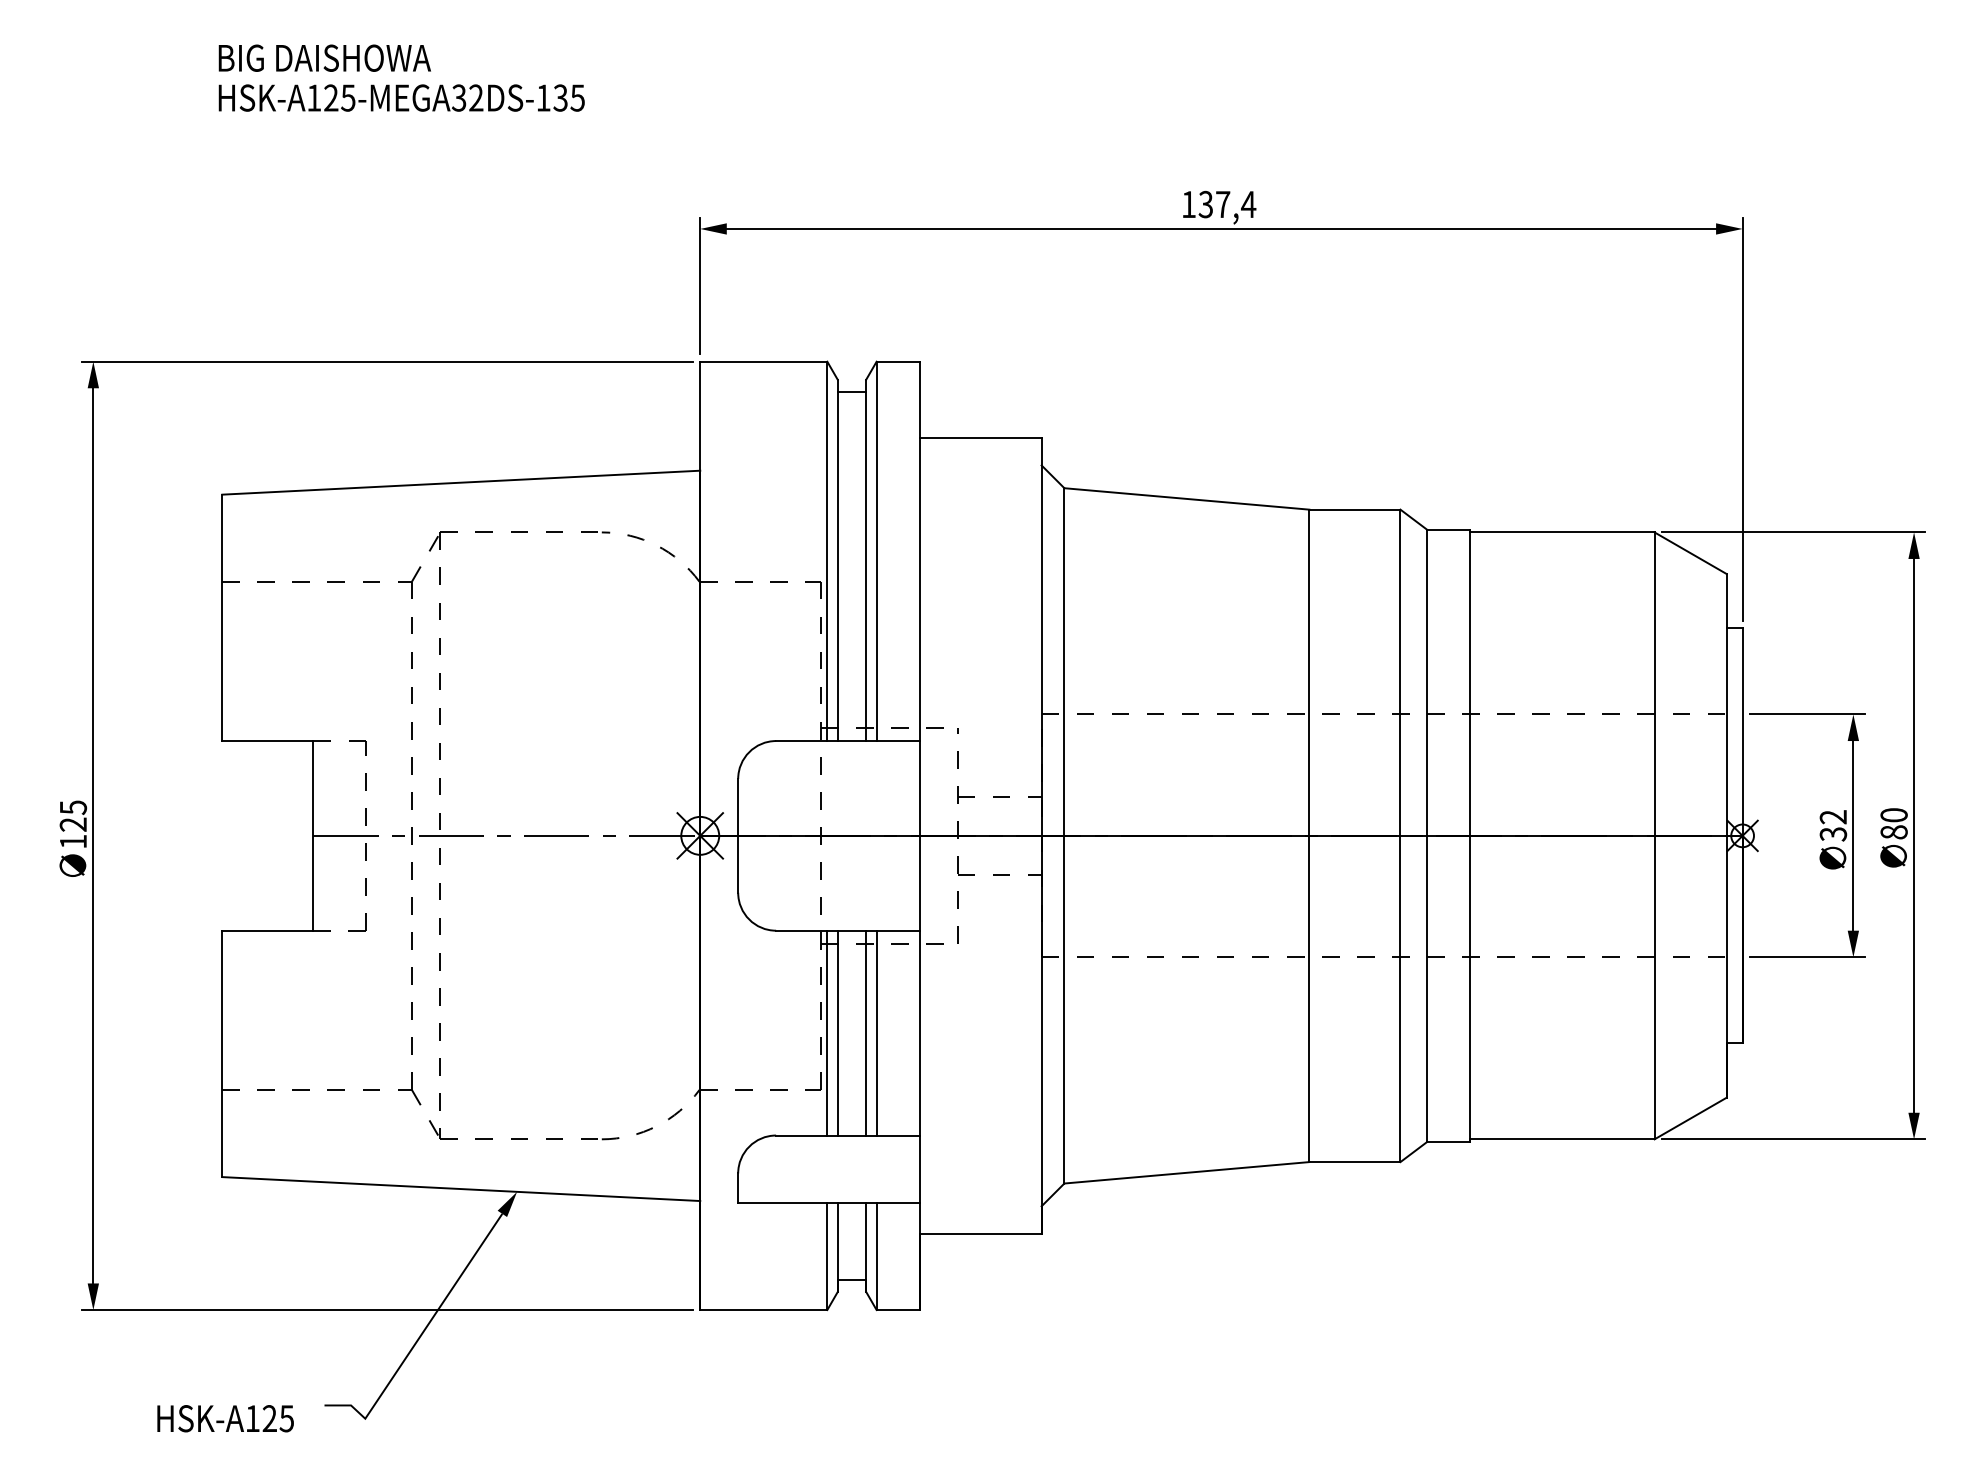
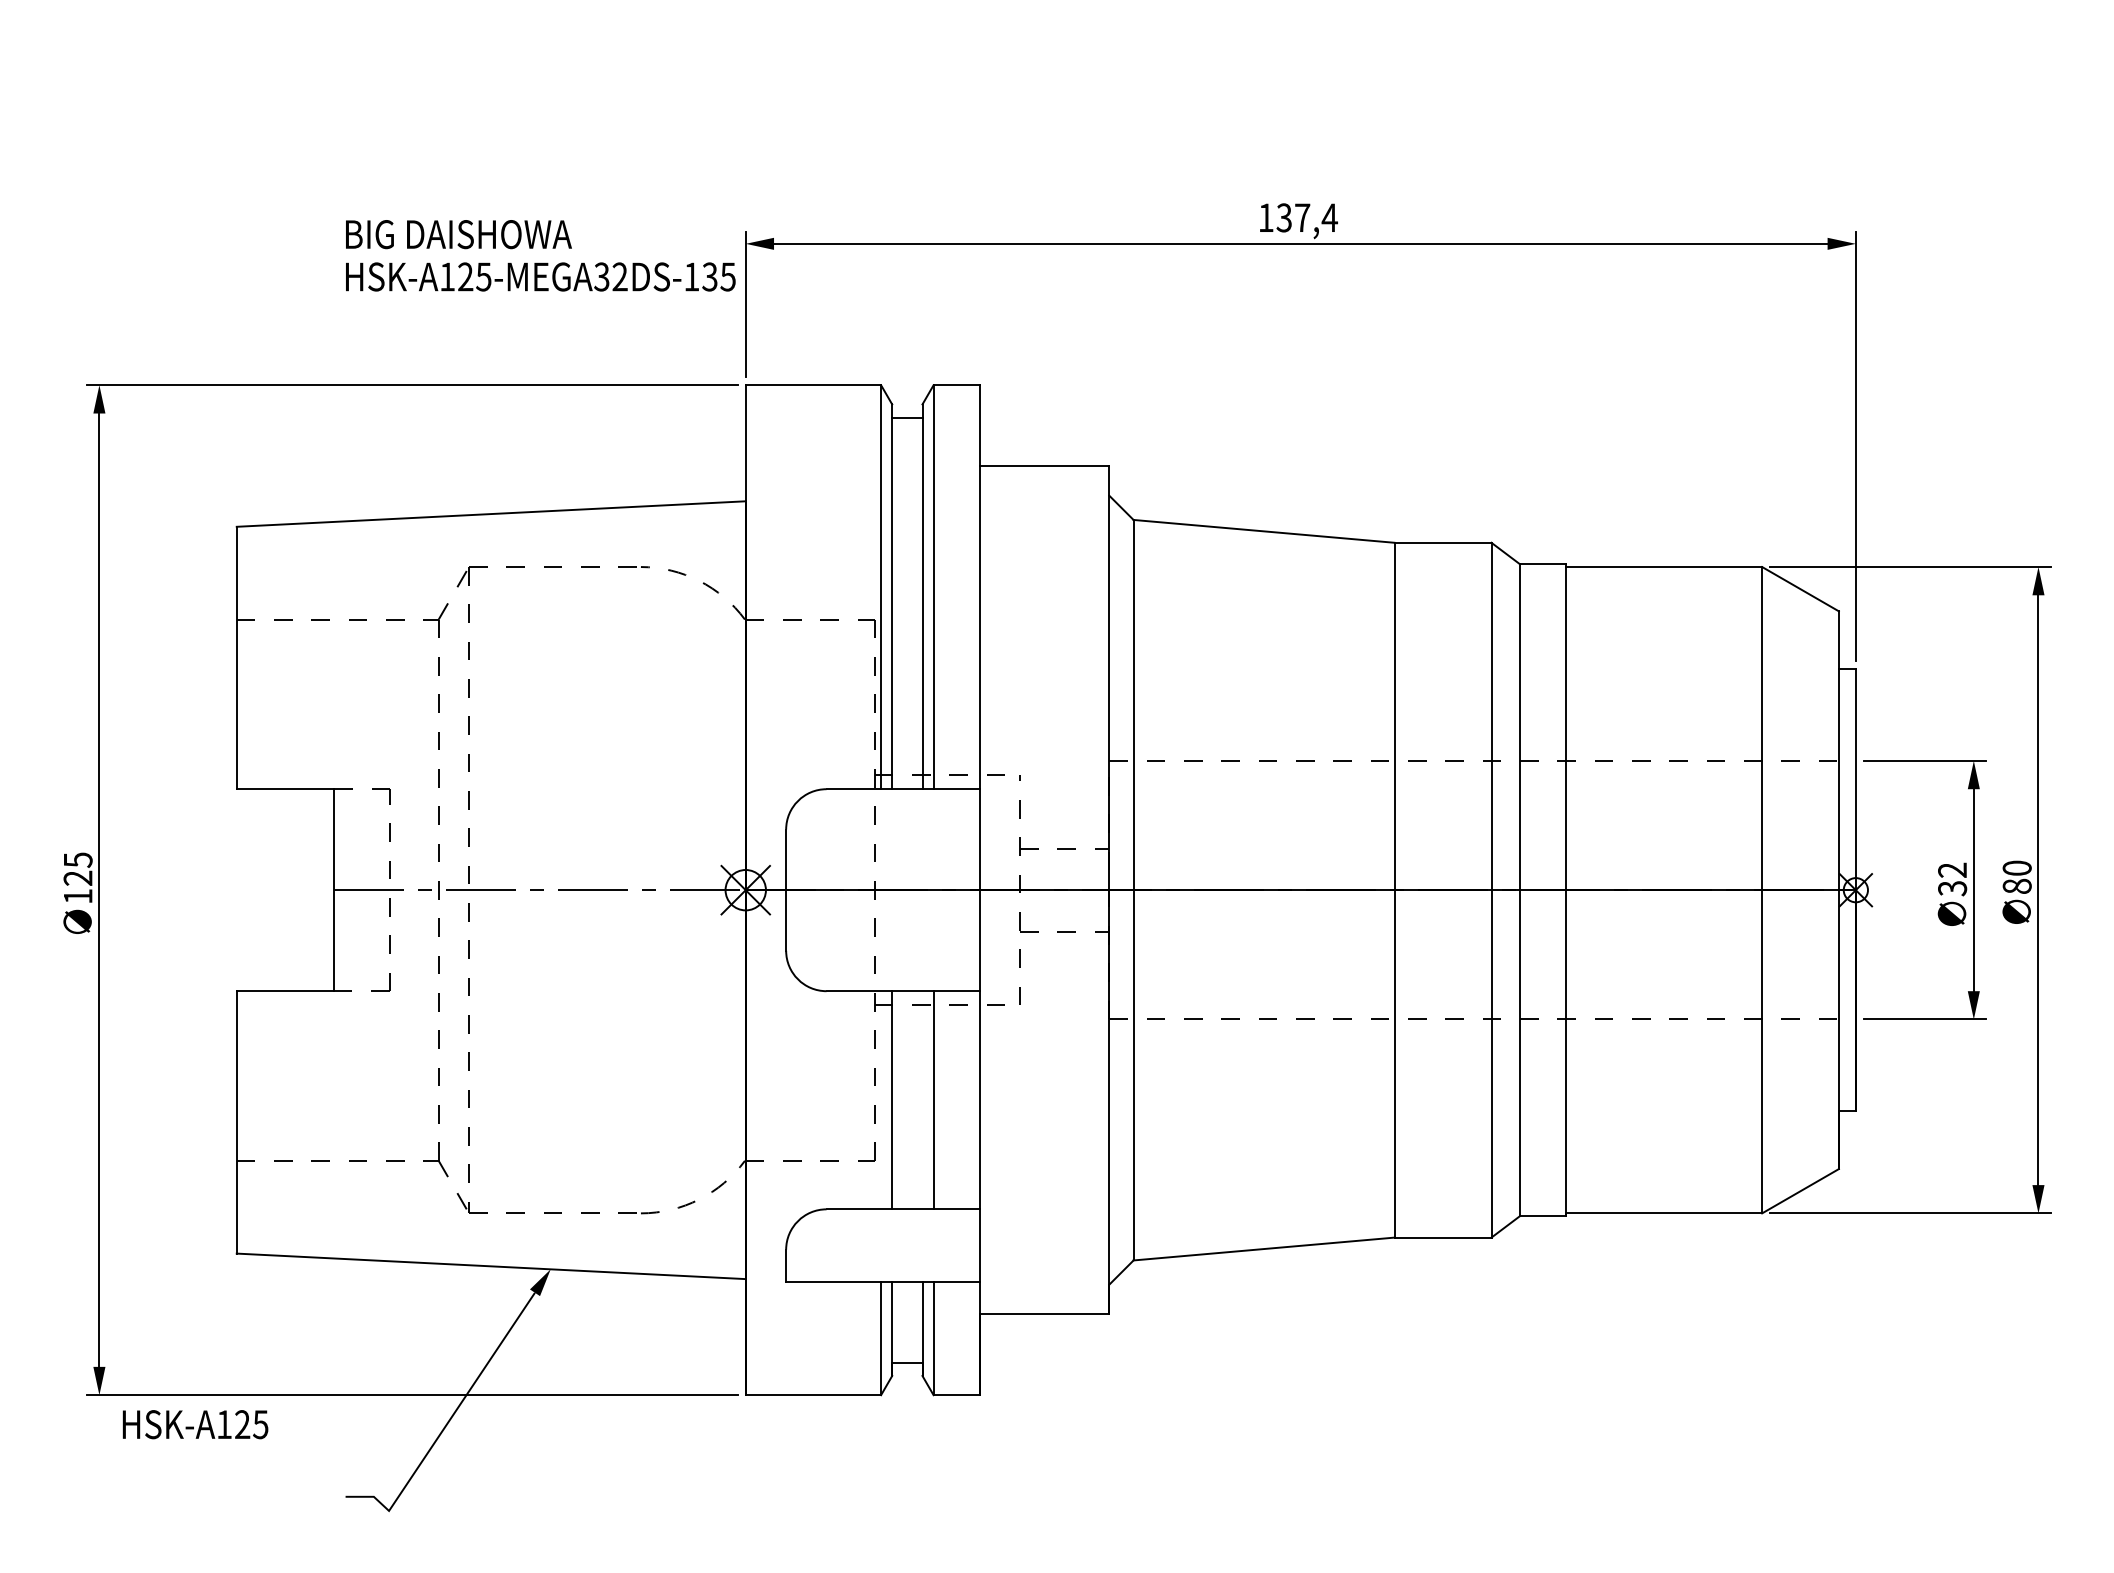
text: (401, 77) -> (540, 255), moved
line: (827, 1032) -> (881, 1099), removed
line: (866, 1032) -> (922, 1099), removed
text: (225, 1418) -> (195, 1424), moved

